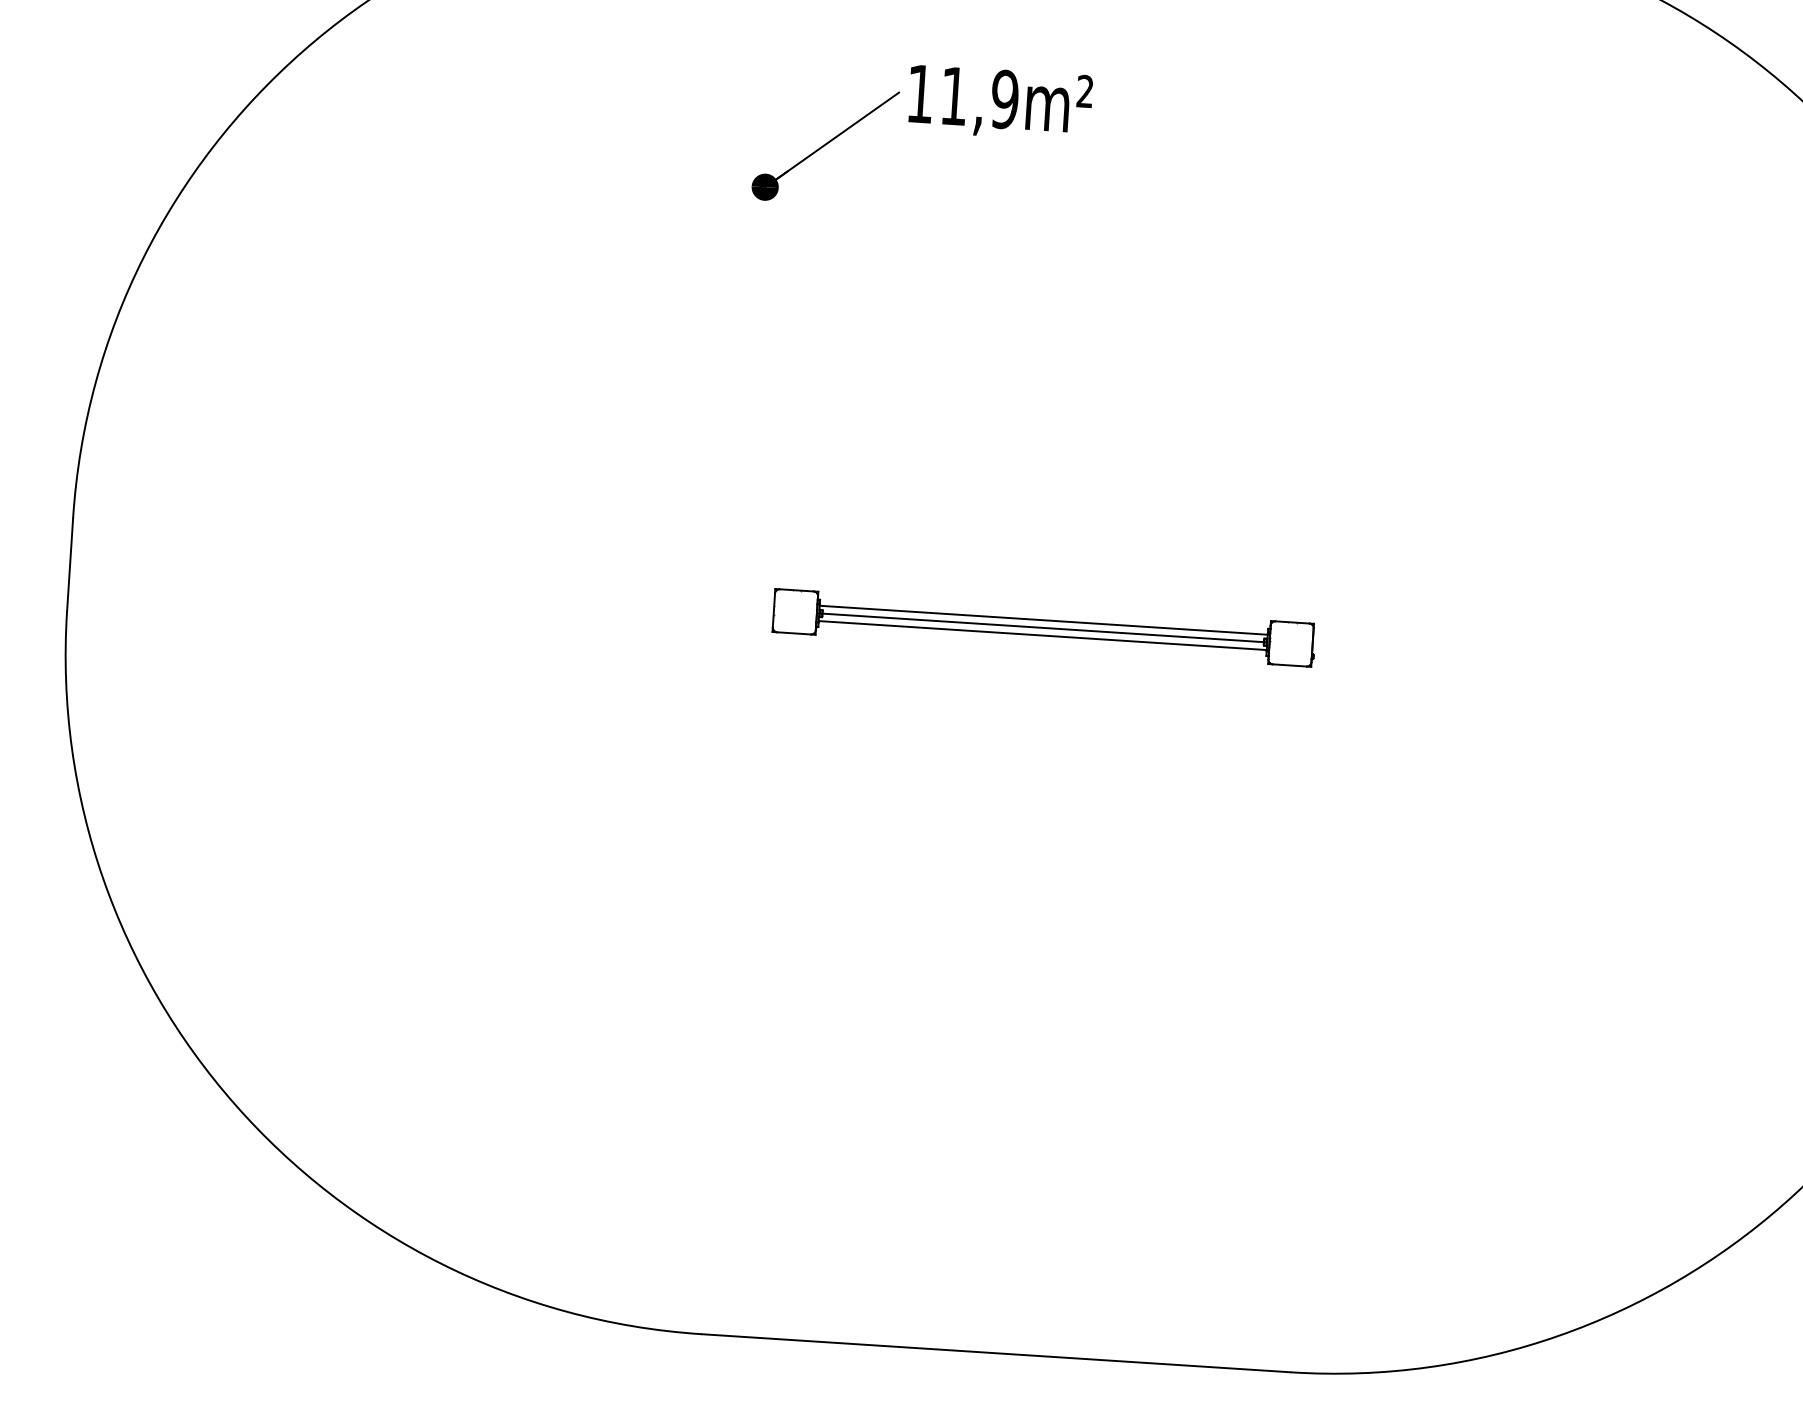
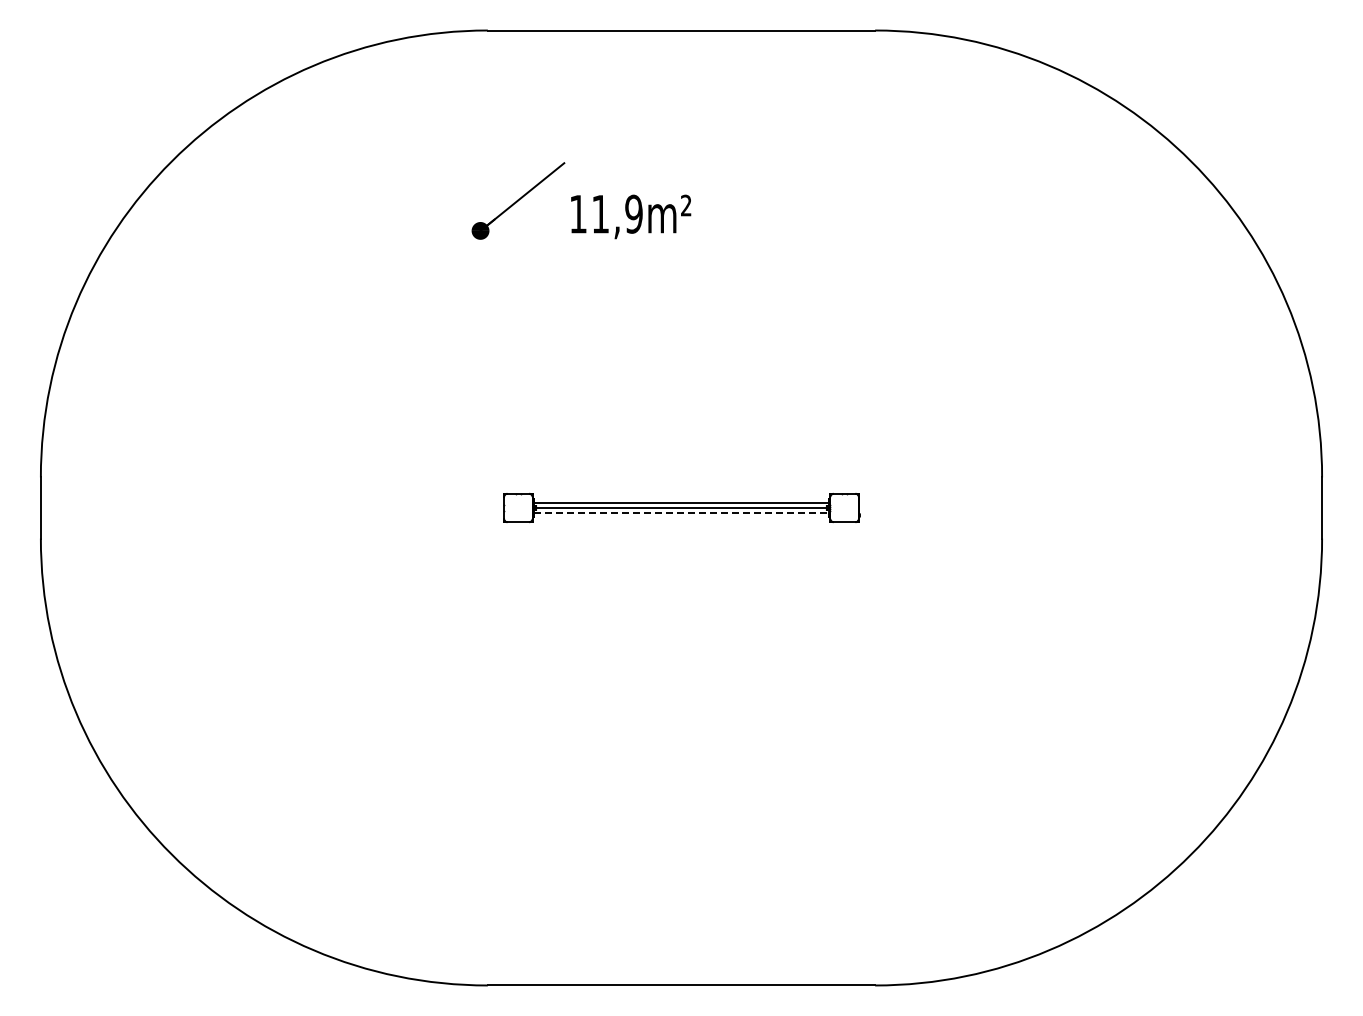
text: (1000, 102) -> (631, 216), moved
line: (1042, 636) -> (681, 513), solid -> dashed

